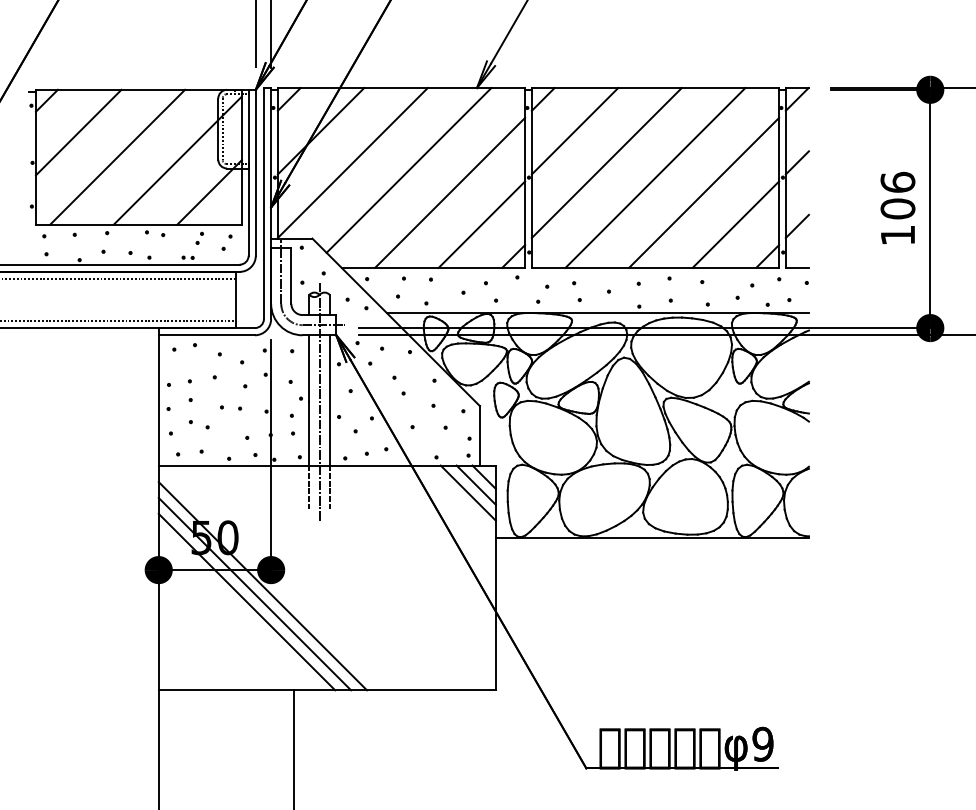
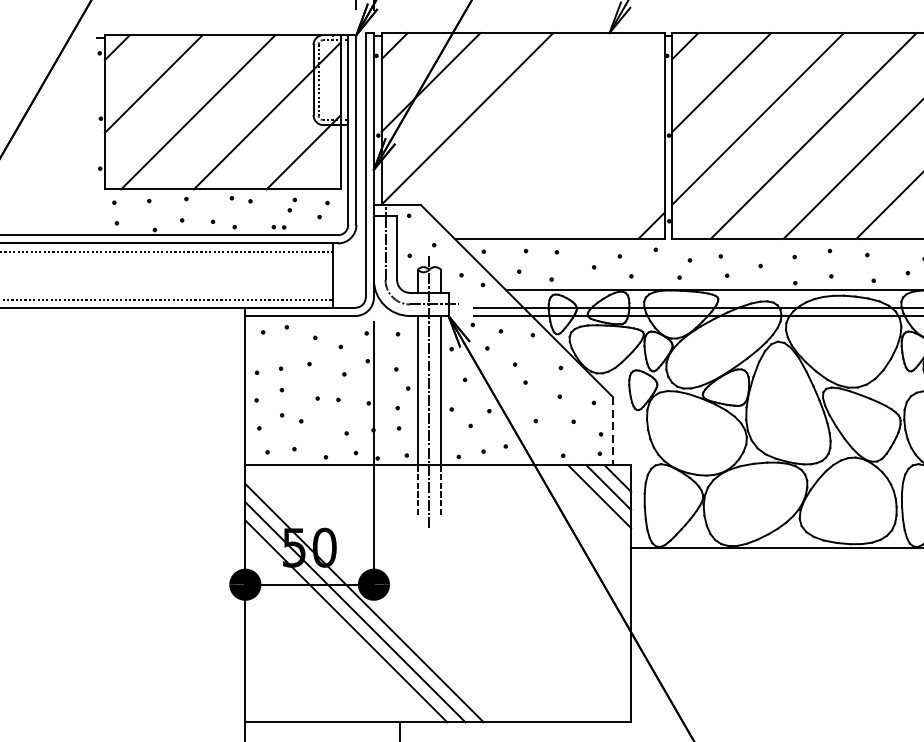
line: (408, 170) -> (531, 127), removed
line: (450, 192) -> (579, 152), removed
line: (481, 224) -> (614, 189), removed
line: (479, 435) -> (612, 430), solid -> dashed

